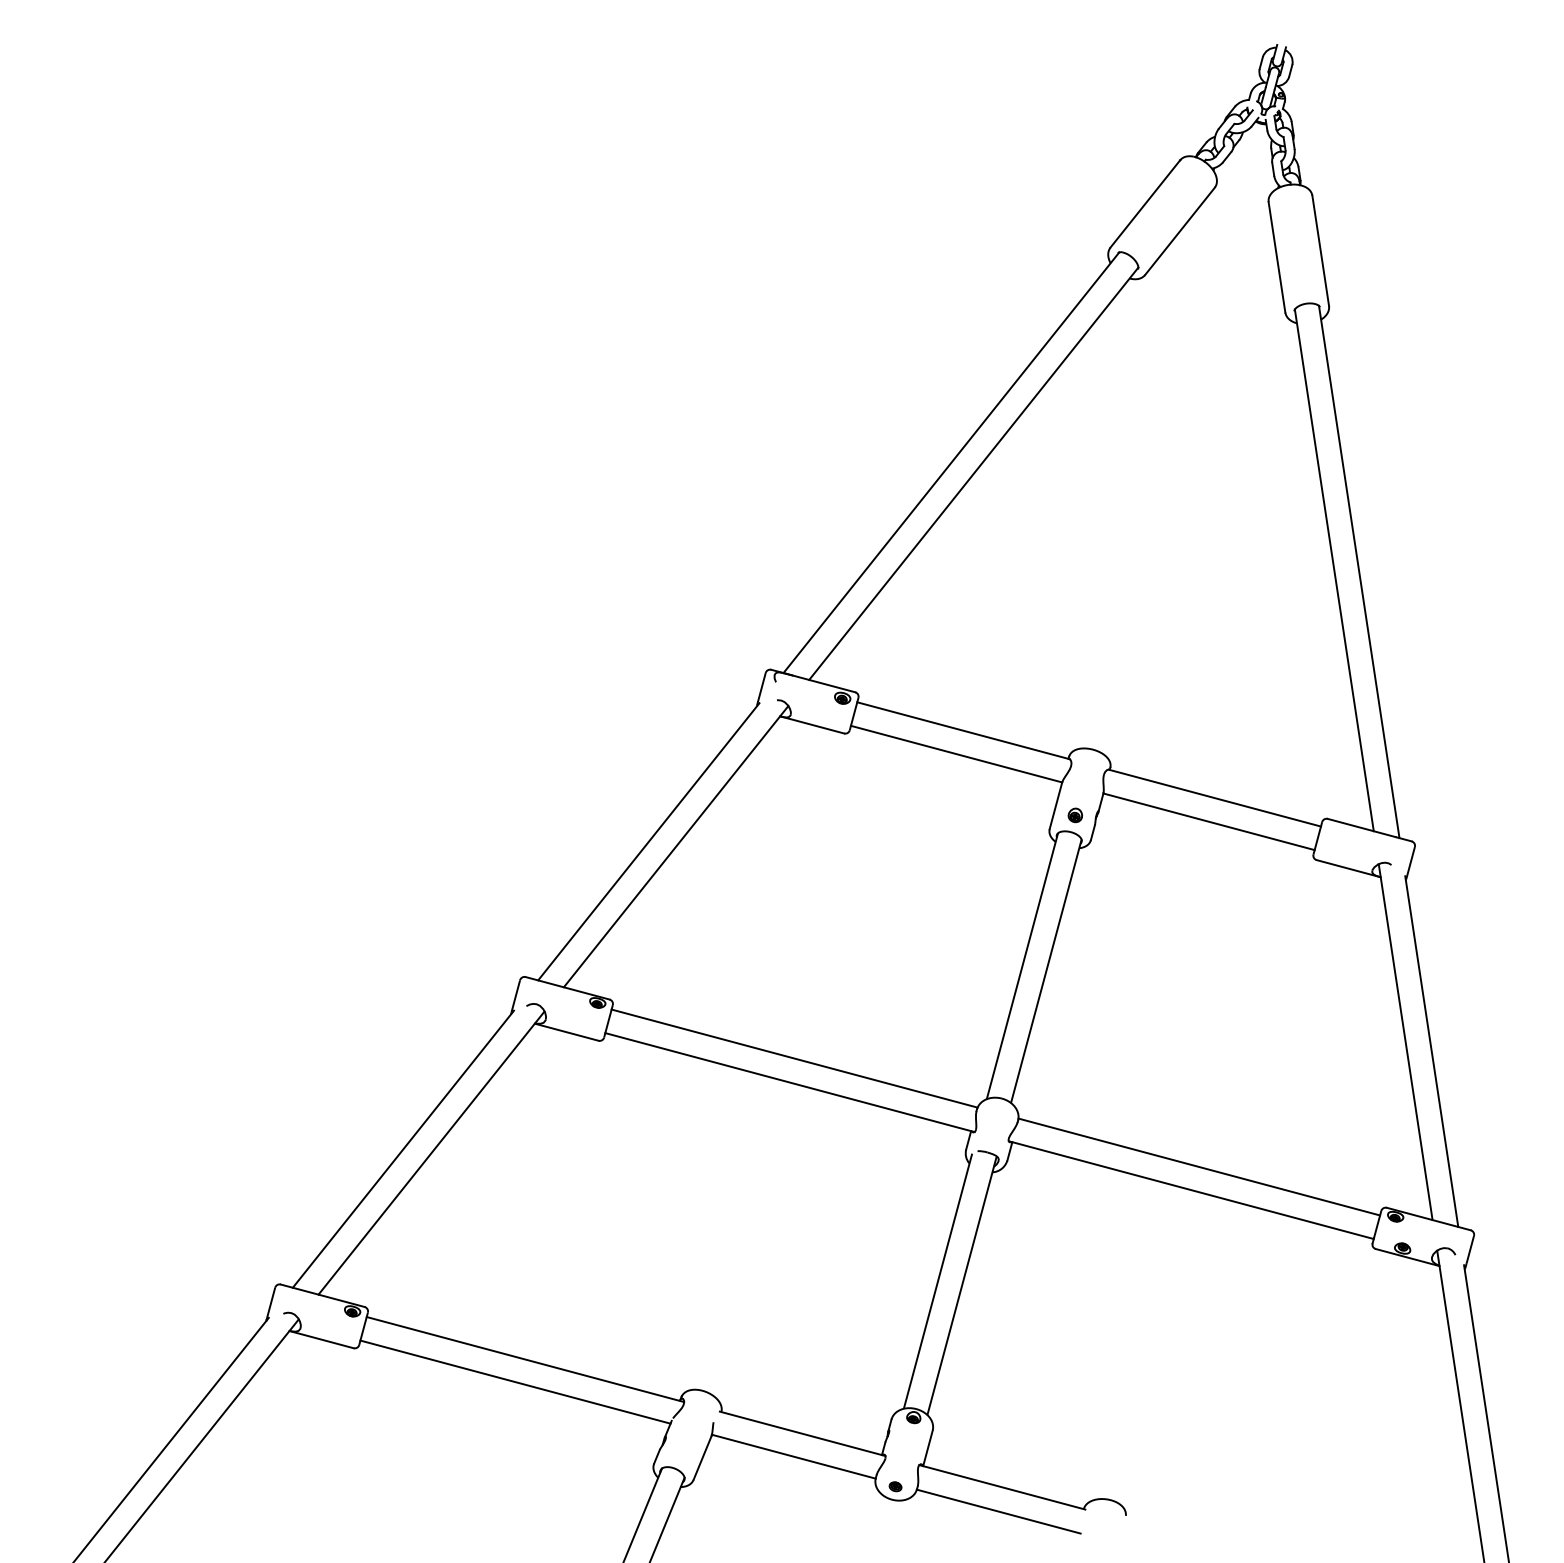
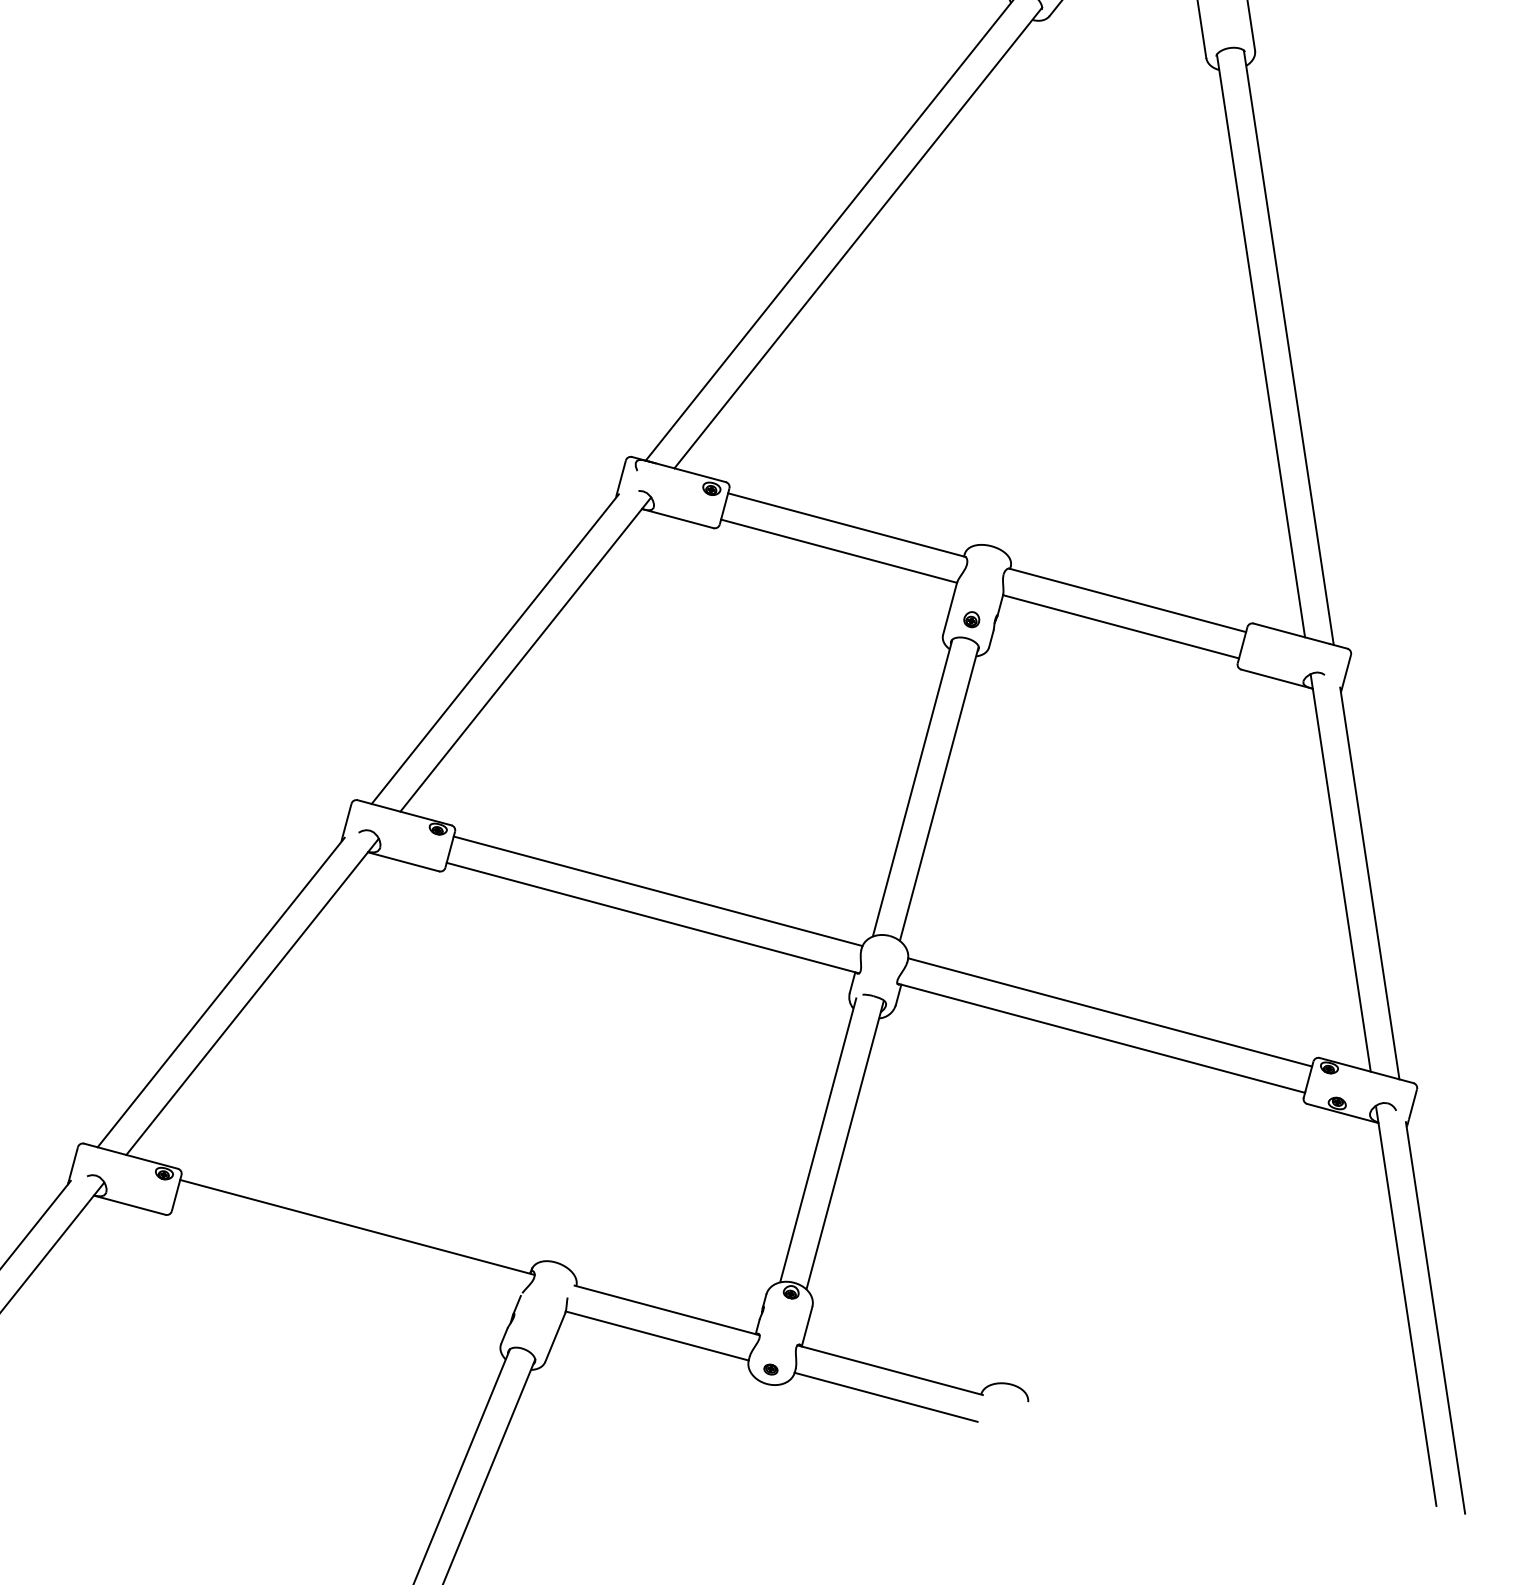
line: (515, 1381) -> (346, 1251), removed

